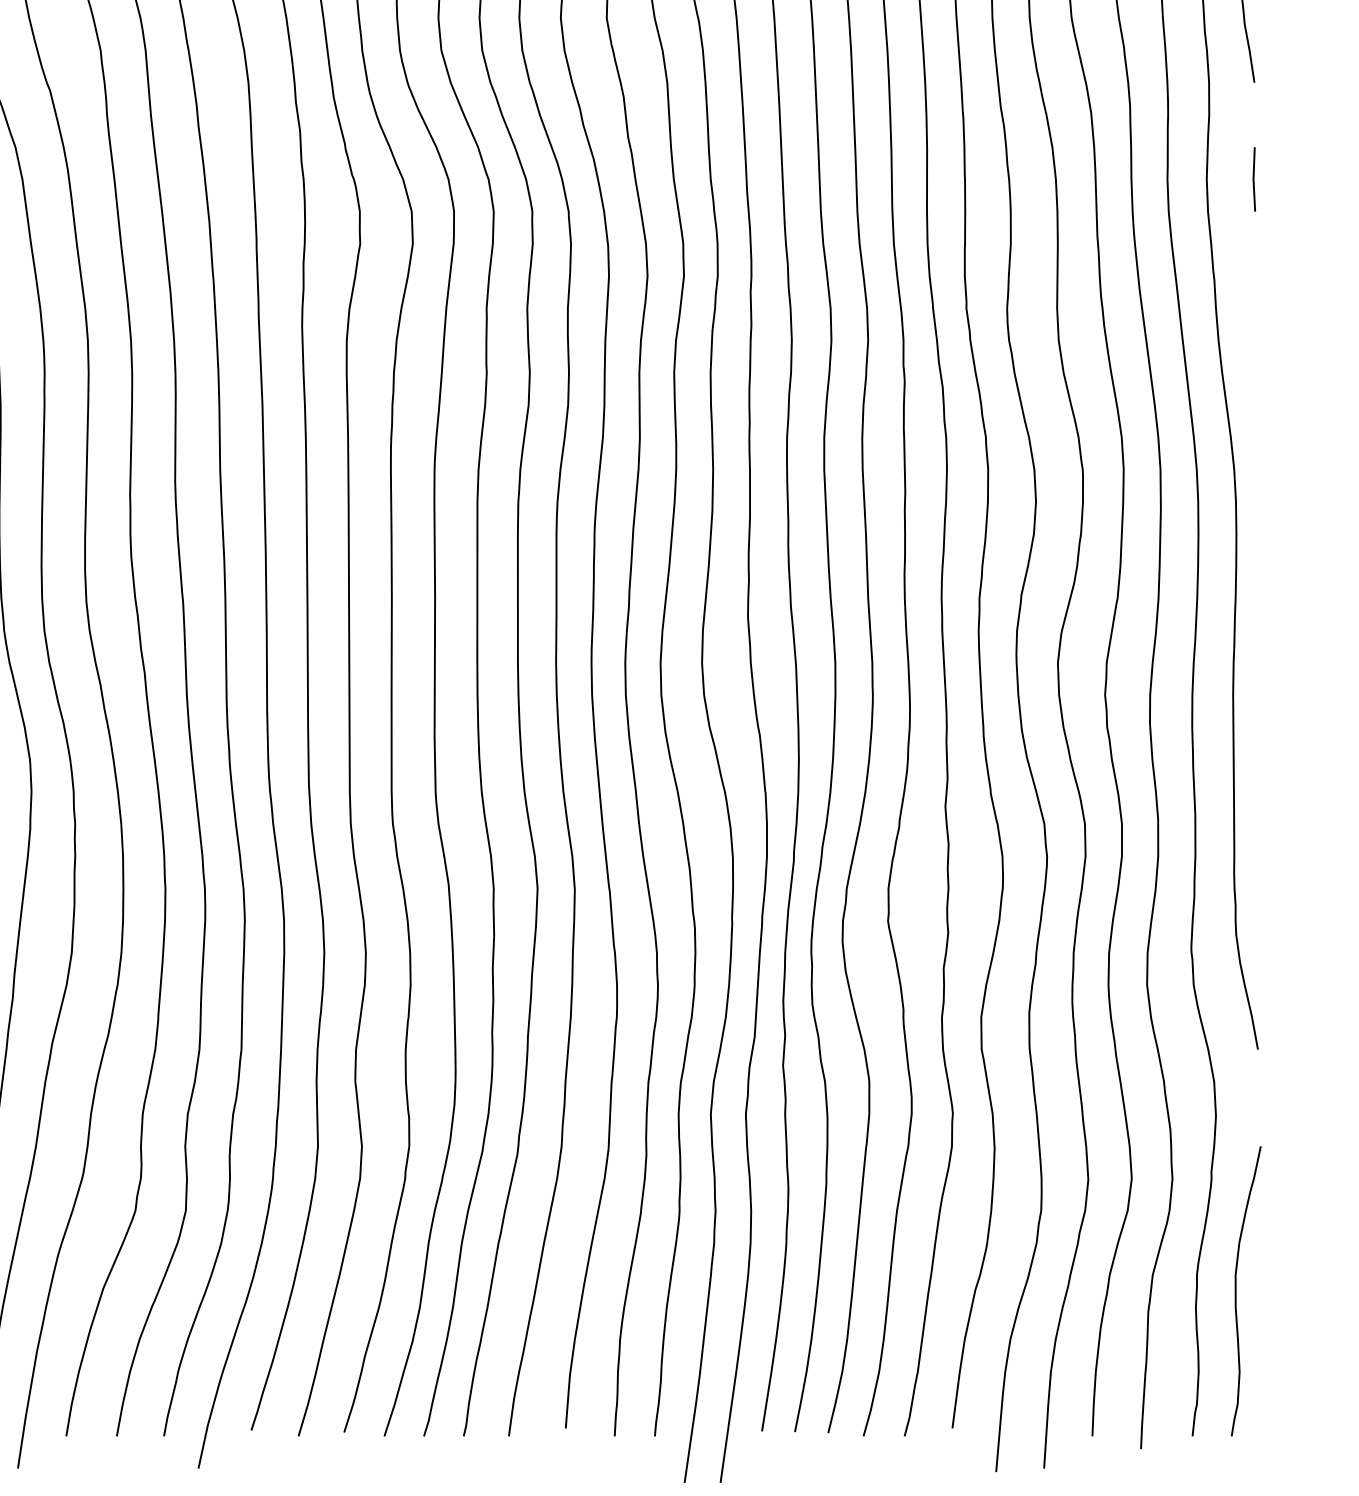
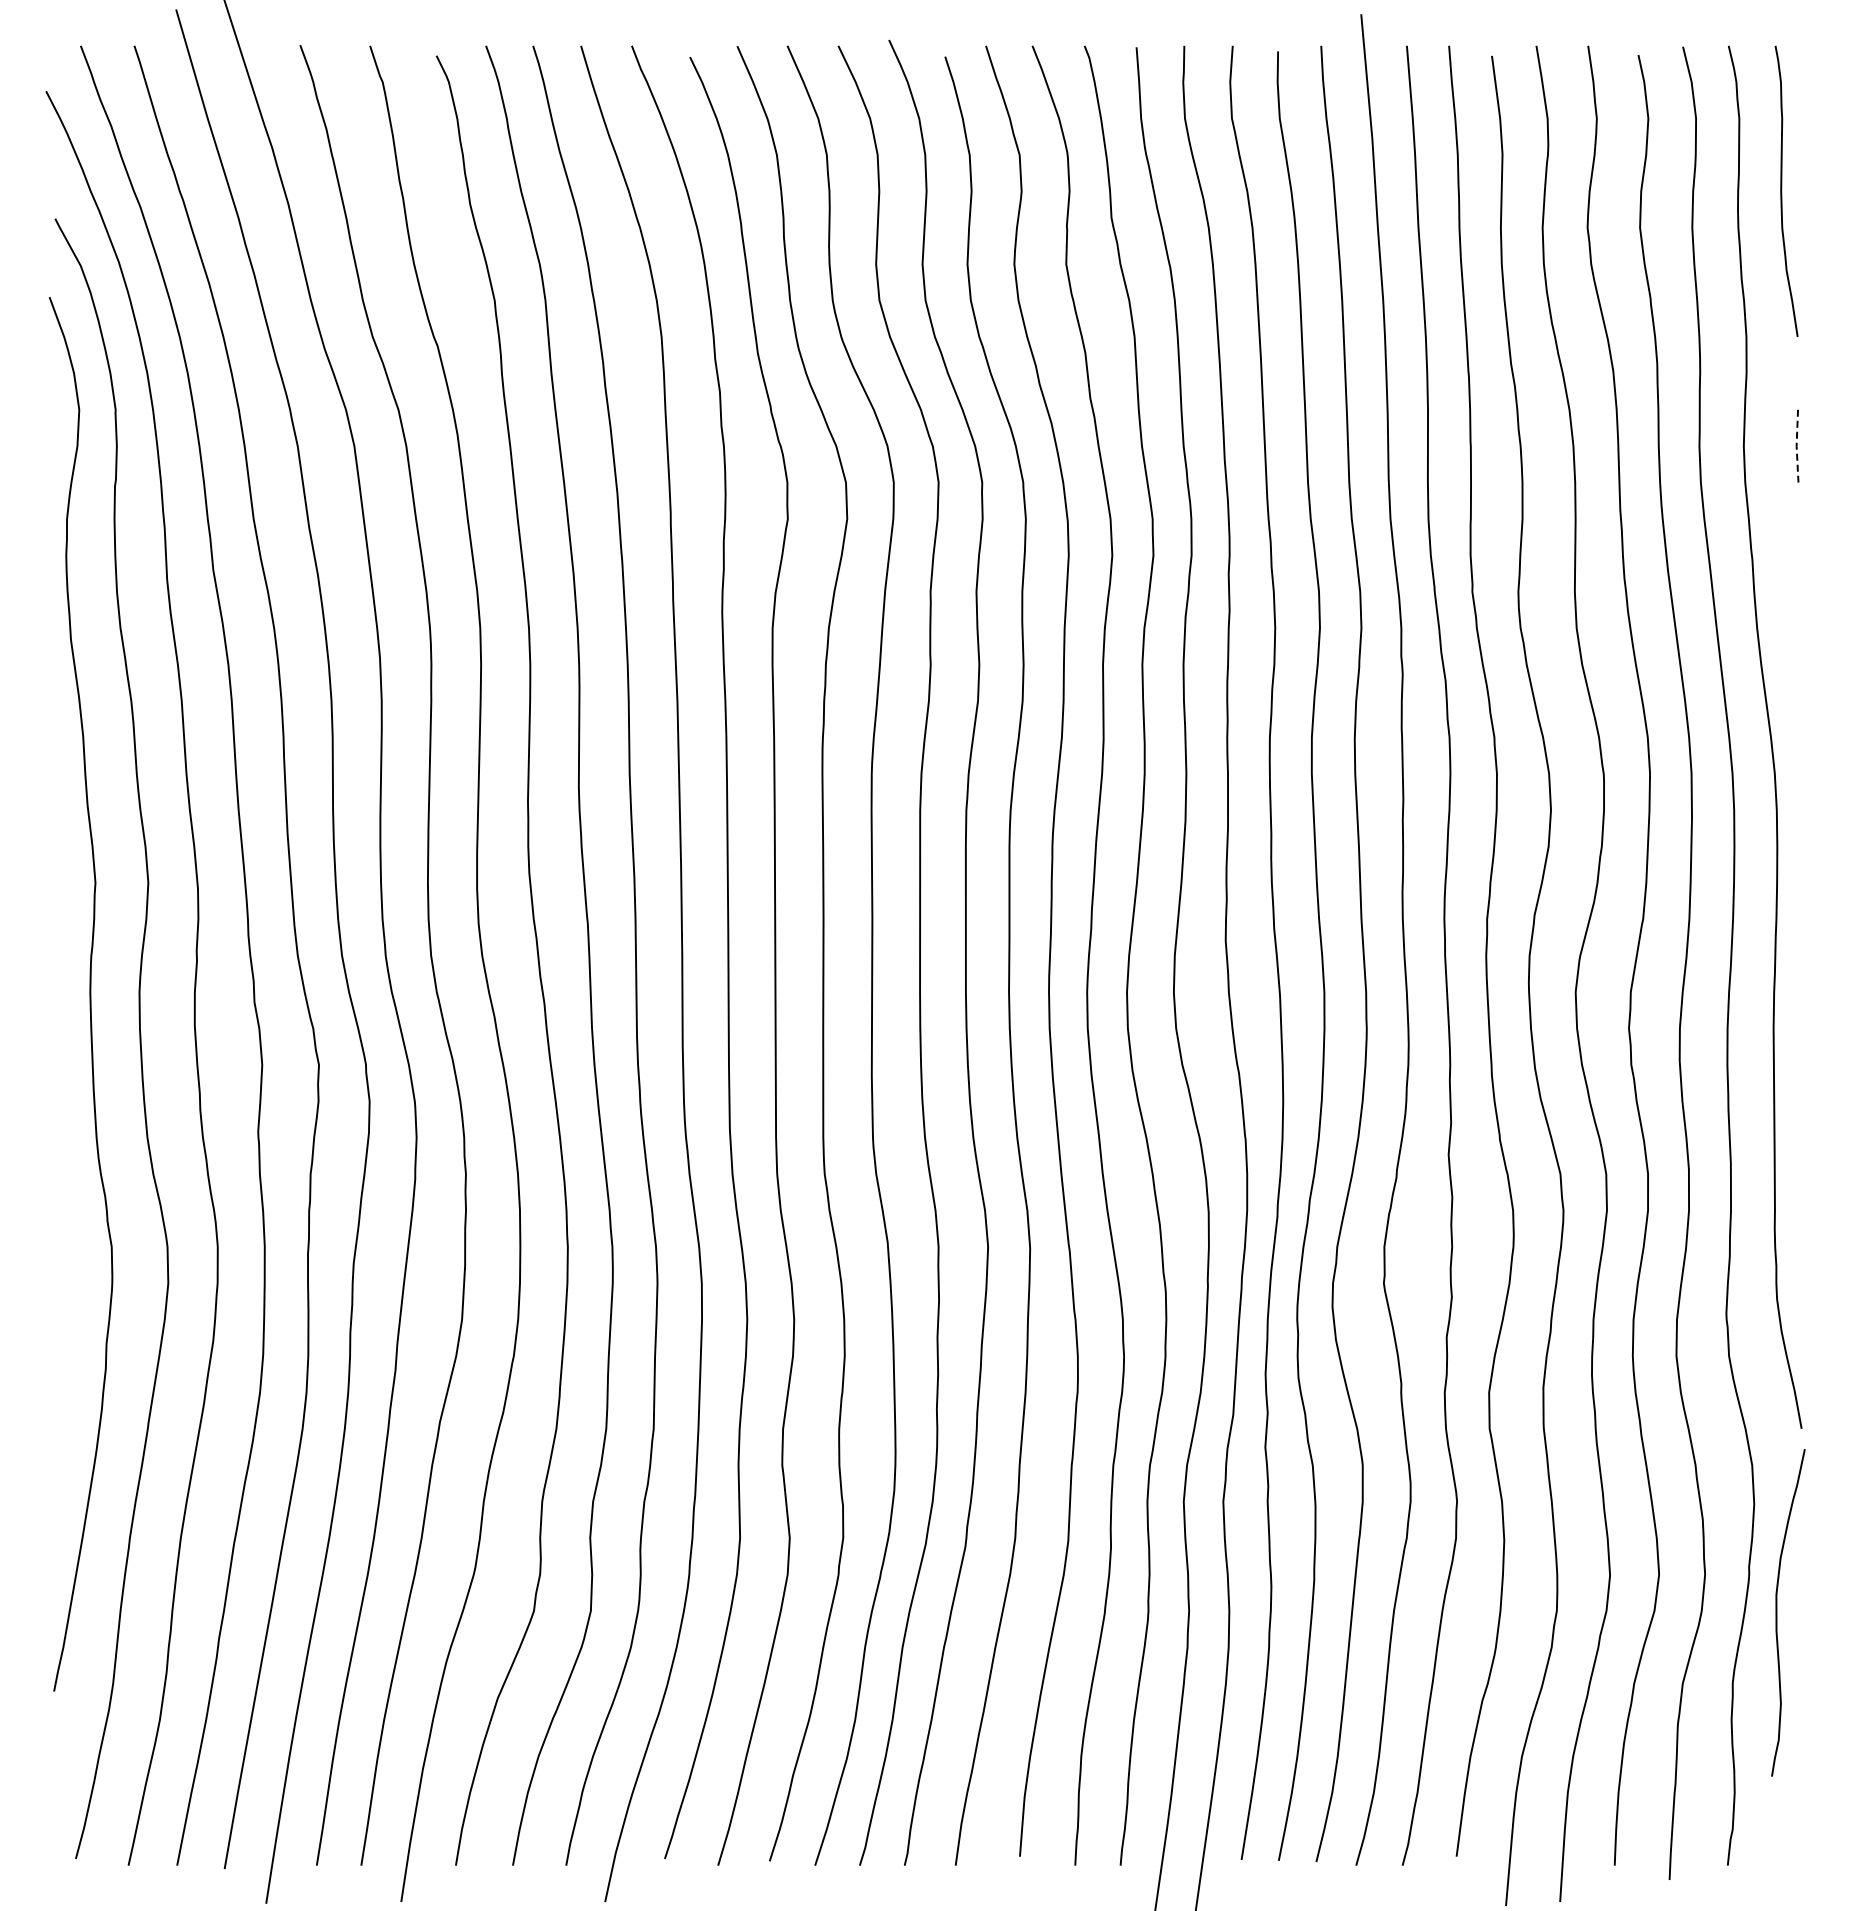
line: (1253, 179) -> (1796, 446), solid -> dashed
curve: (1236, 1291) -> (1777, 1612), moved

